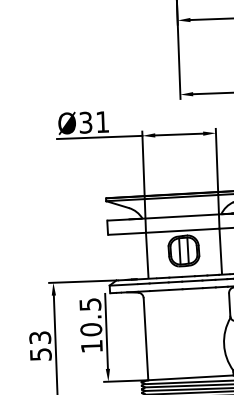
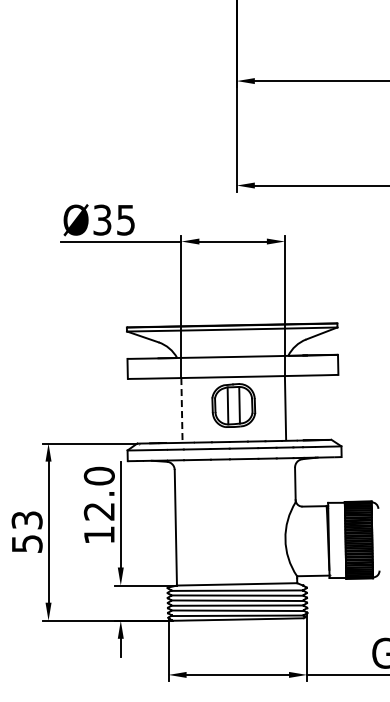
text: (102, 122) -> (125, 220), Ø31 -> Ø35
line: (146, 255) -> (181, 409), solid -> dashed
text: (90, 316) -> (98, 493), 10.5 -> 12.0

